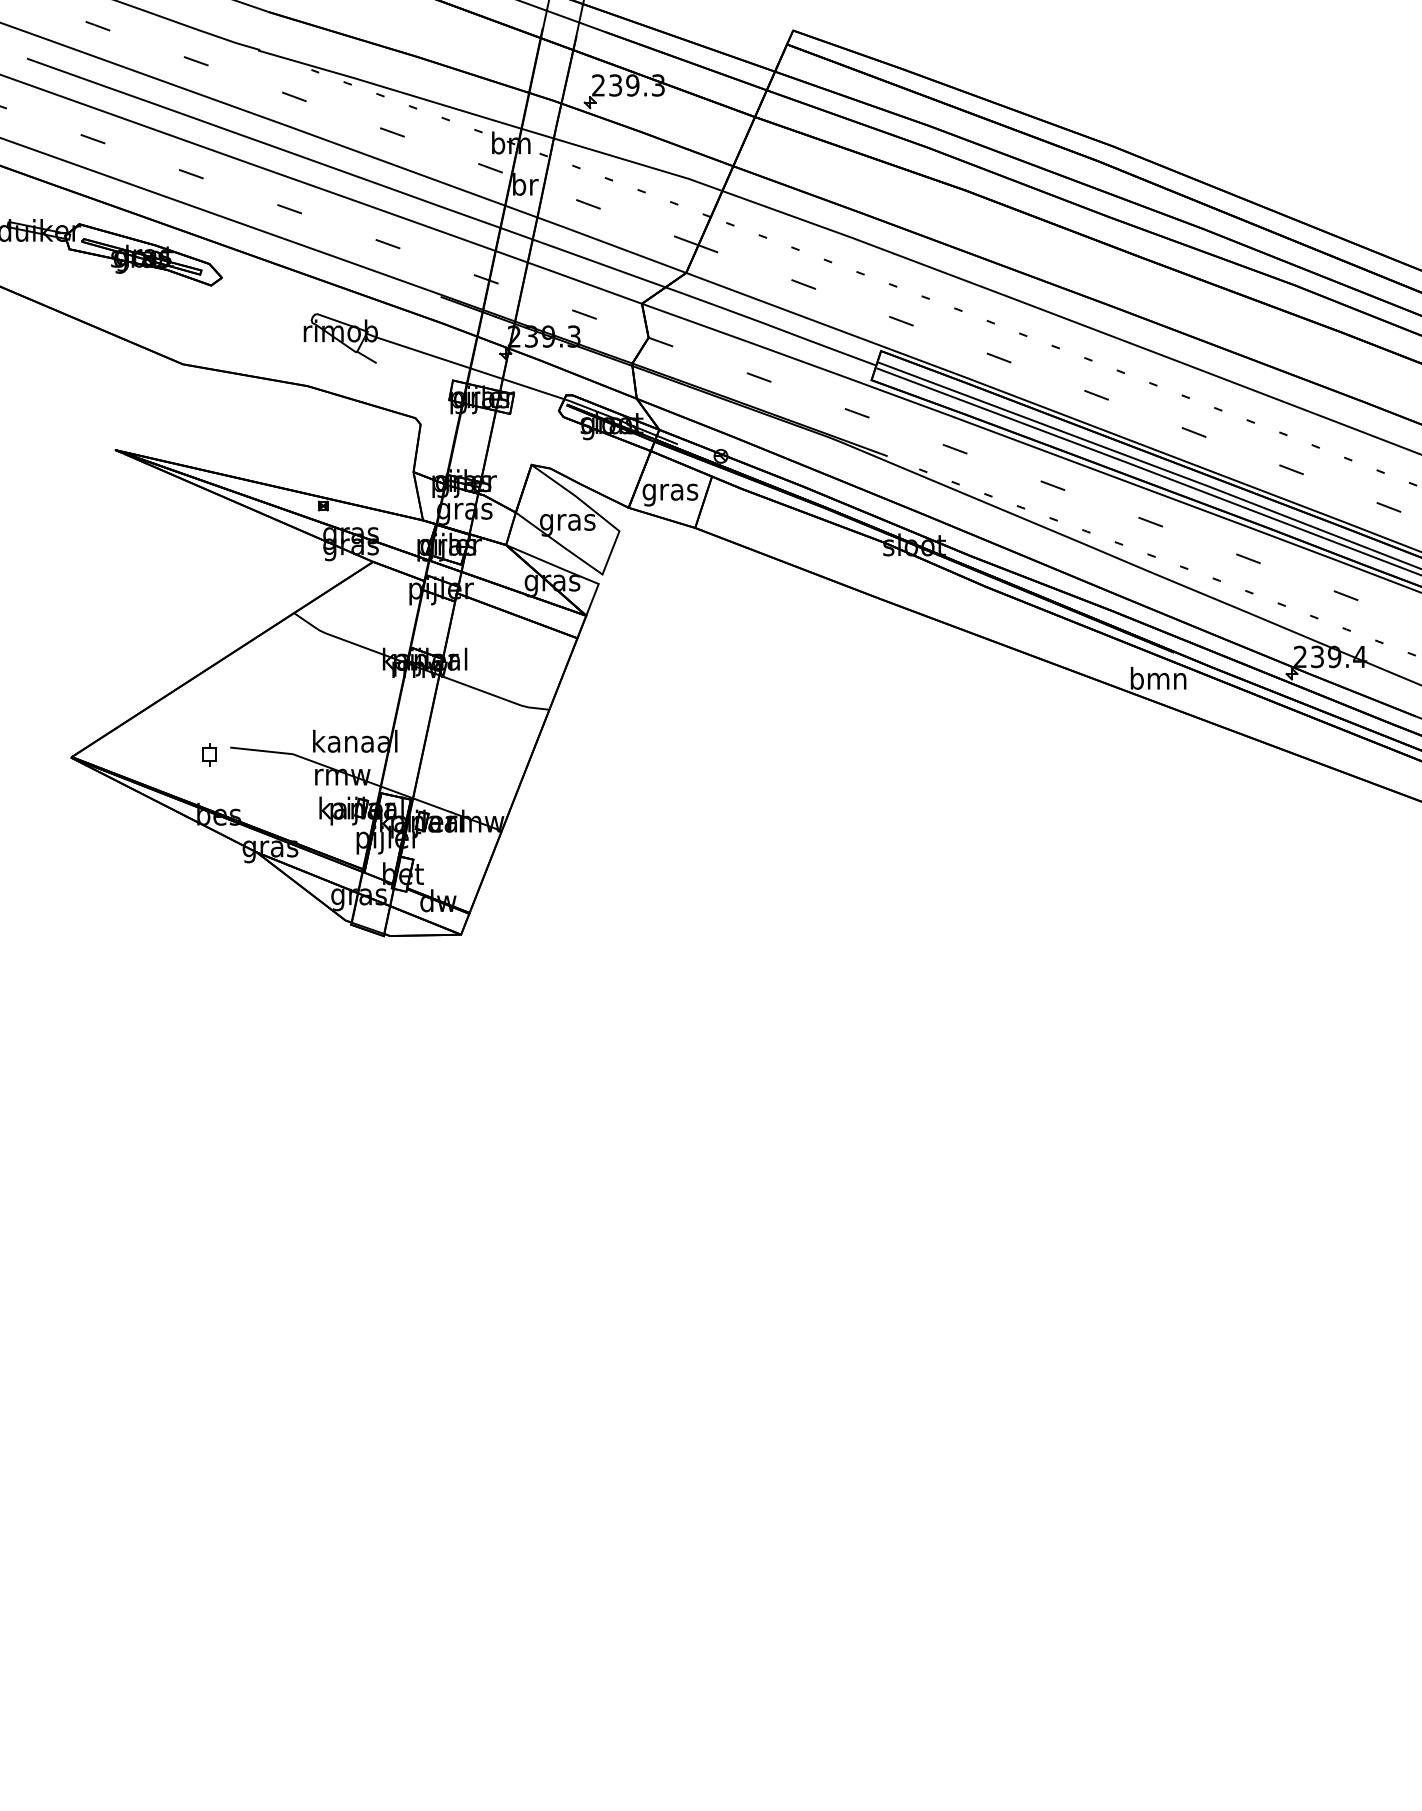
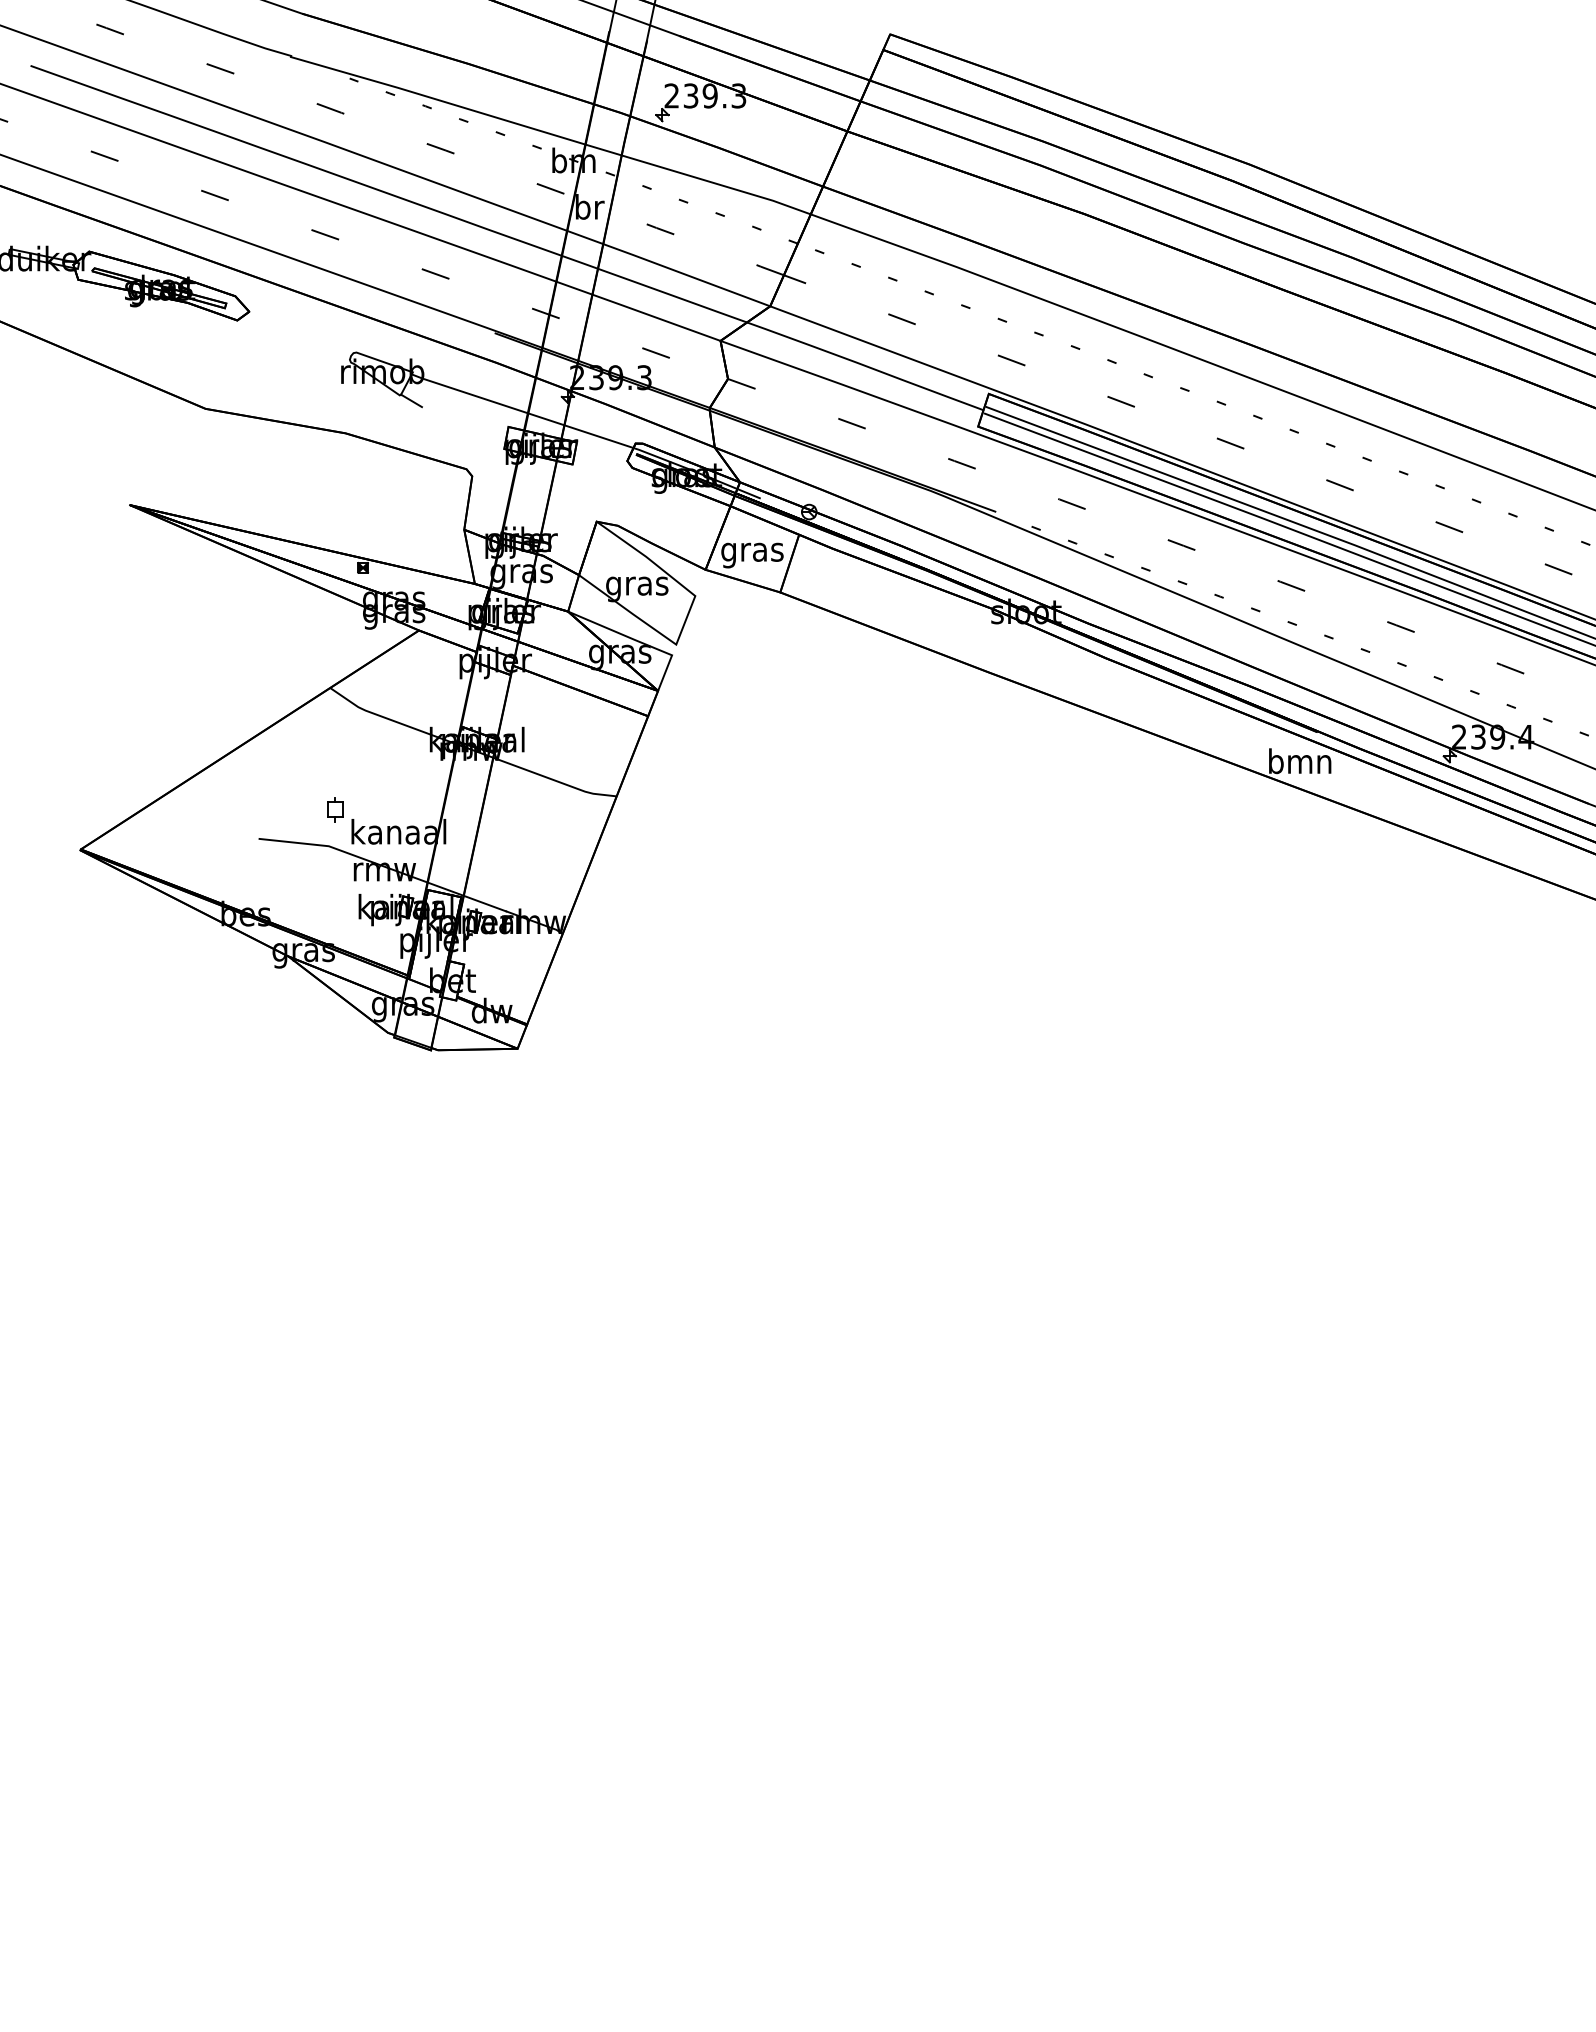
part: (209, 754) -> (335, 809), moved

